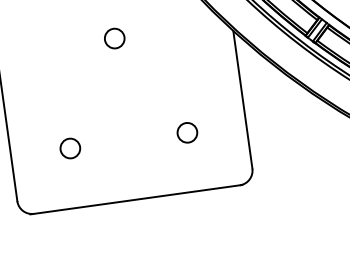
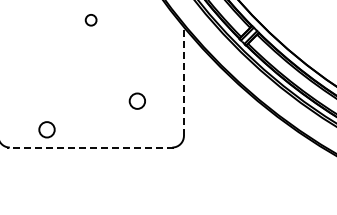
circle: (113, 37) -> (90, 19), size x0.7
line: (242, 99) -> (183, 81), solid -> dashed
circle: (69, 148) -> (46, 129), moved
line: (136, 199) -> (90, 147), solid -> dashed

